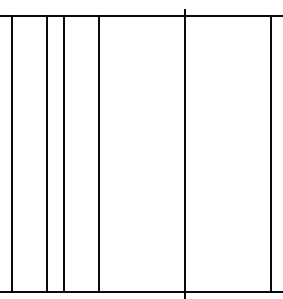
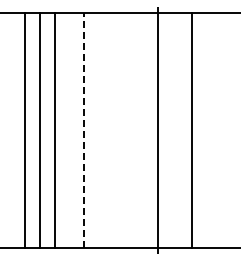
line: (12, 153) -> (24, 130), moved
line: (99, 153) -> (84, 130), solid -> dashed
line: (270, 153) -> (191, 130), moved

